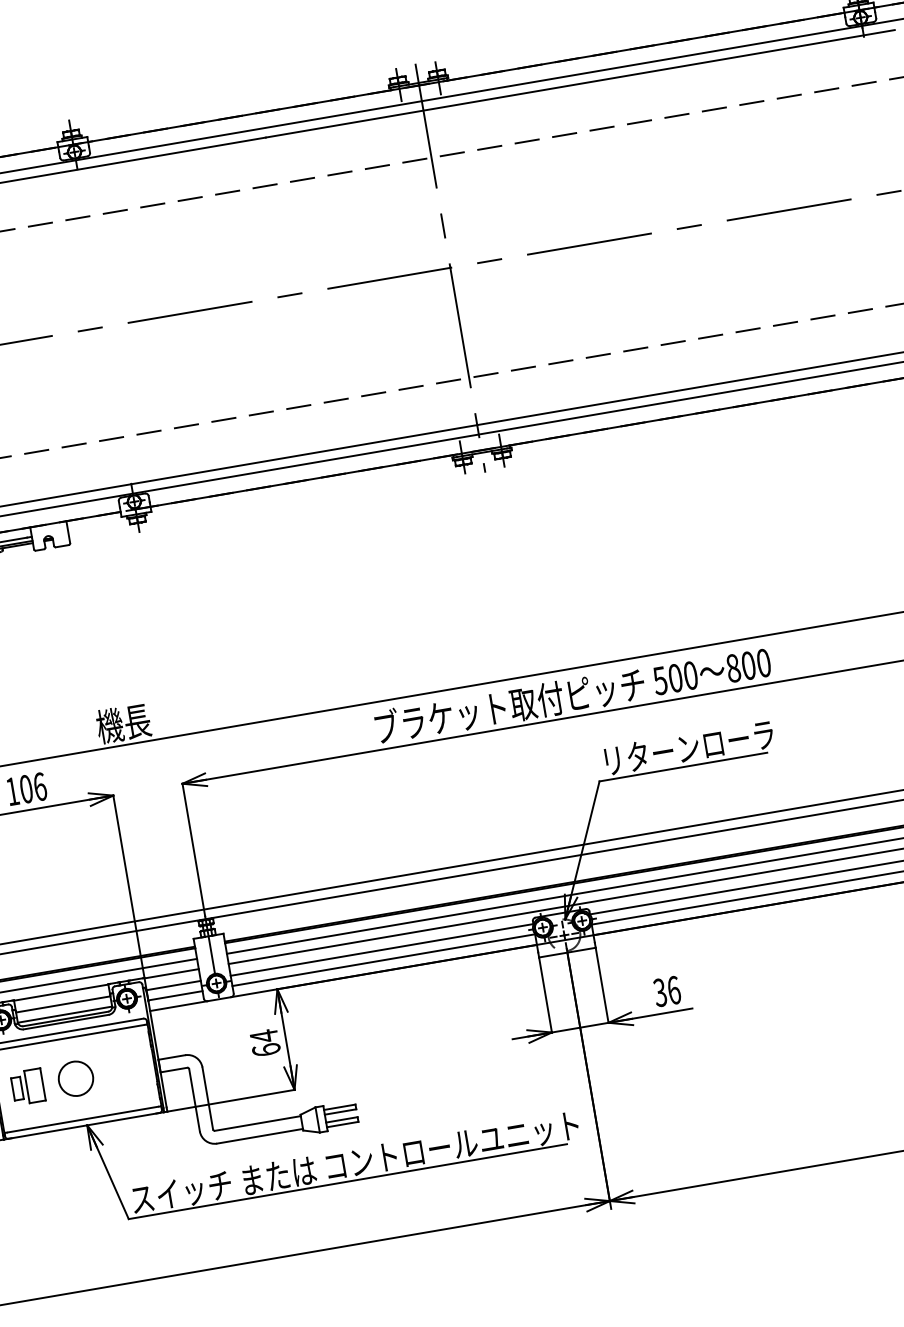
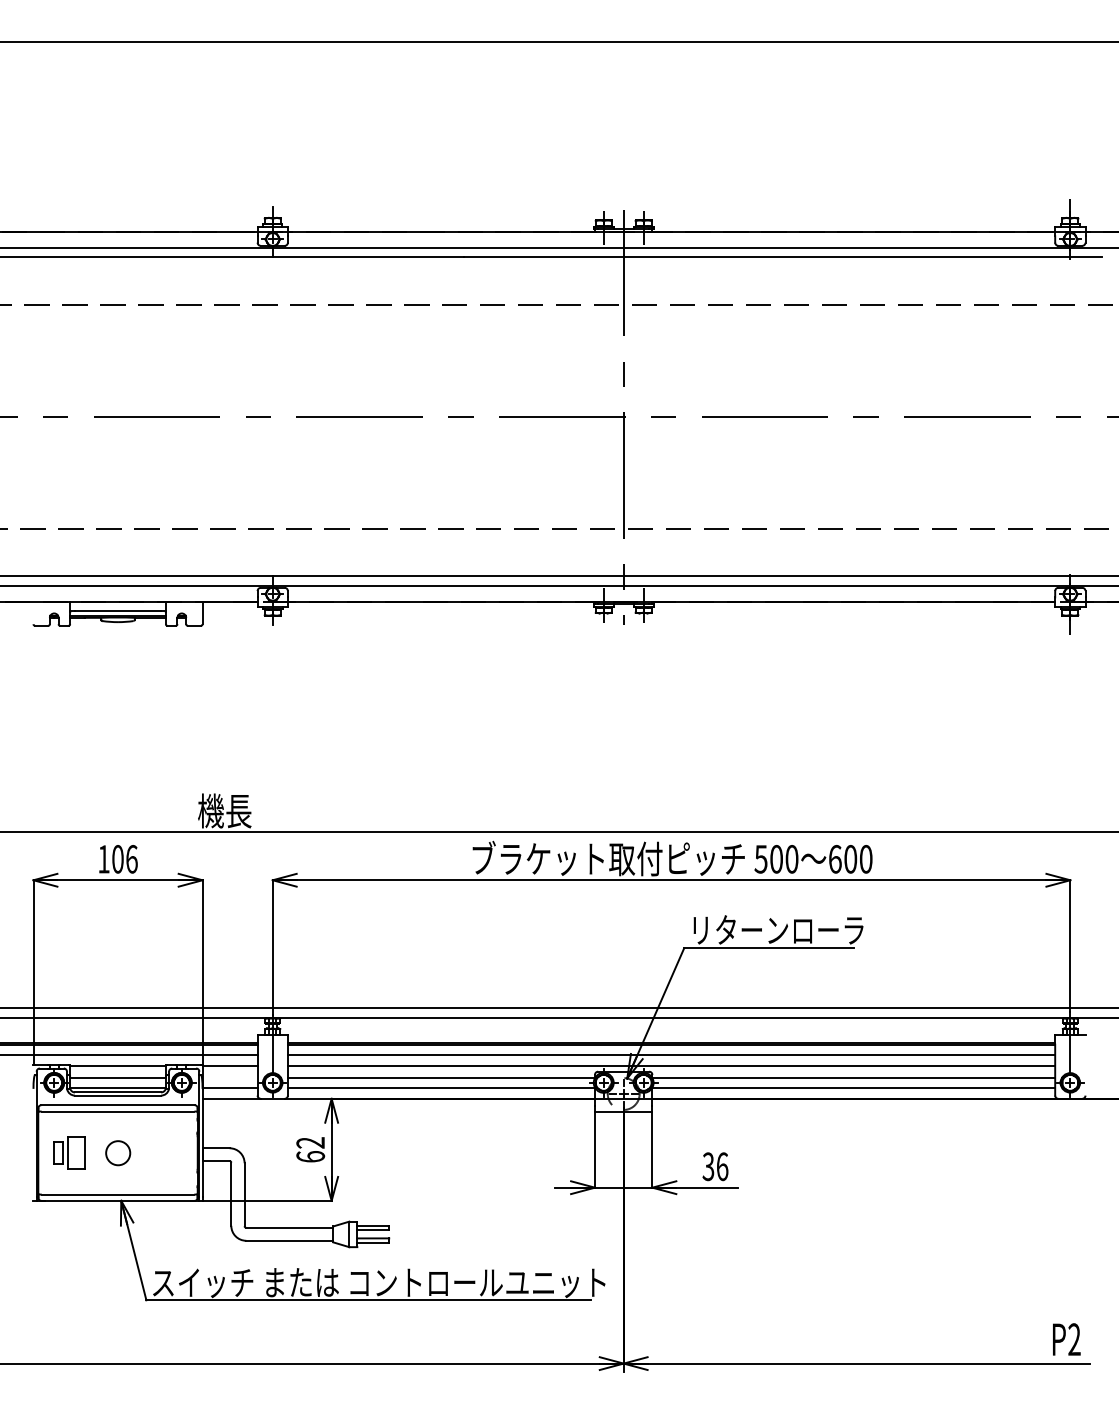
text: (733, 667) -> (835, 858), 800 -> 600
line: (173, 985) -> (229, 1077), removed
text: (263, 1035) -> (310, 1142), 64 -> 62
circle: (76, 1079) -> (118, 1153), size x0.7

